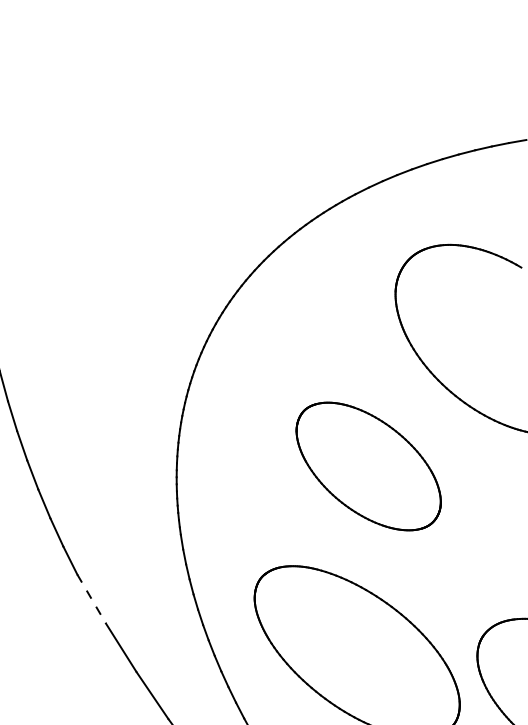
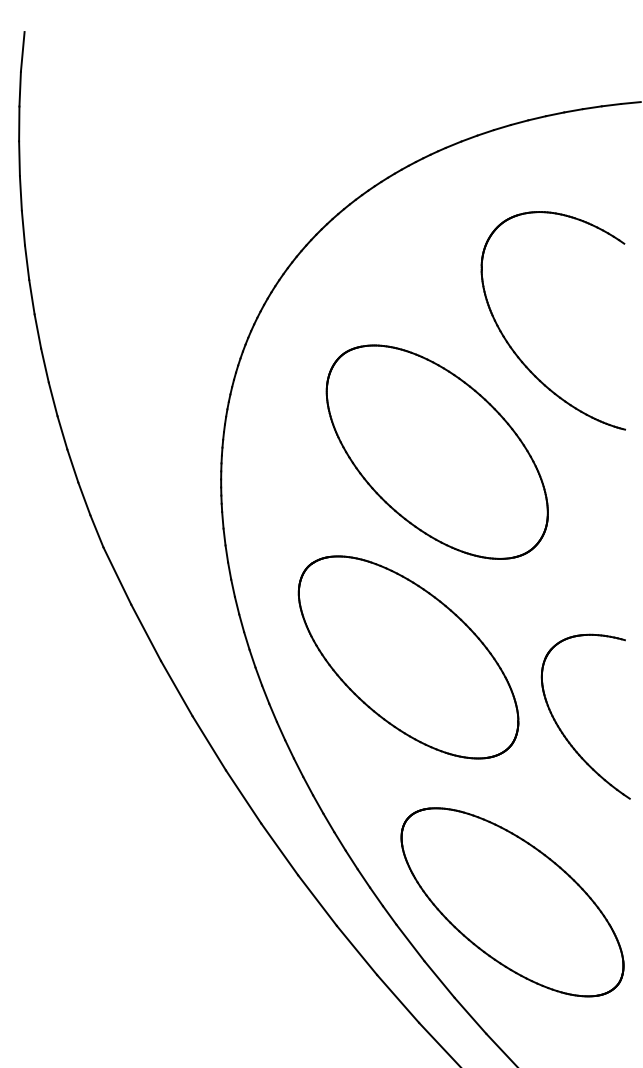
part: (368, 465) -> (436, 451), size x1.43
line: (91, 599) -> (117, 576), dashed -> solid

